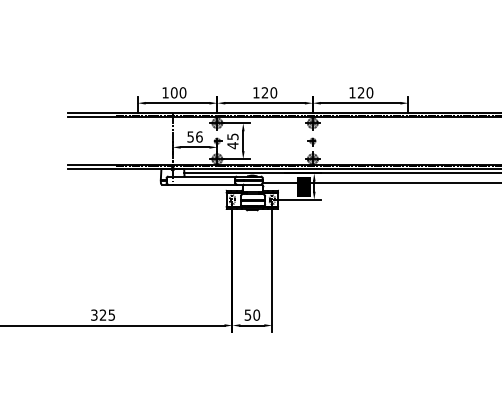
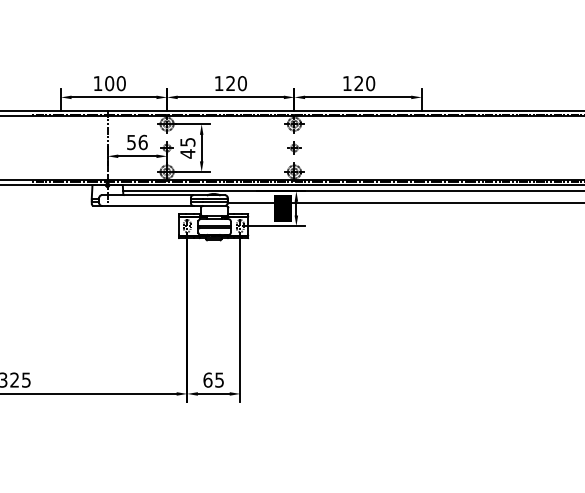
text: (252, 314) -> (213, 379), 50 -> 65

